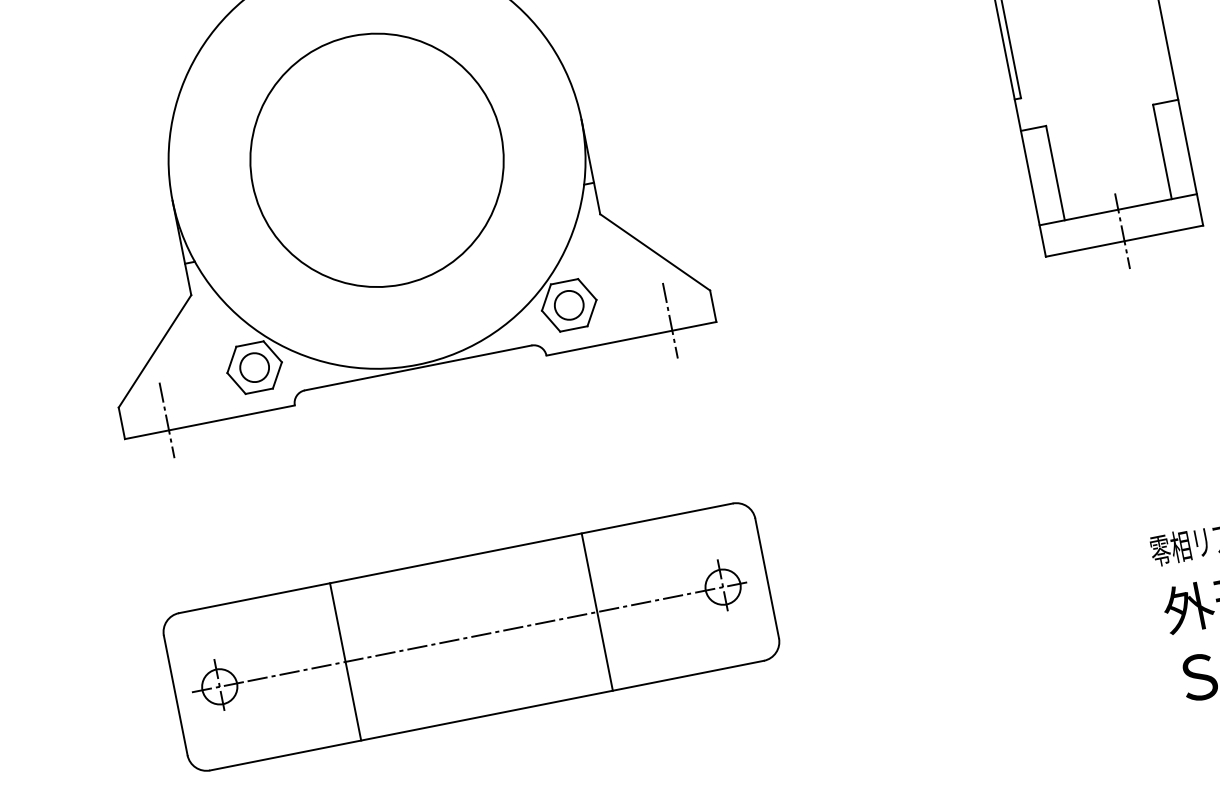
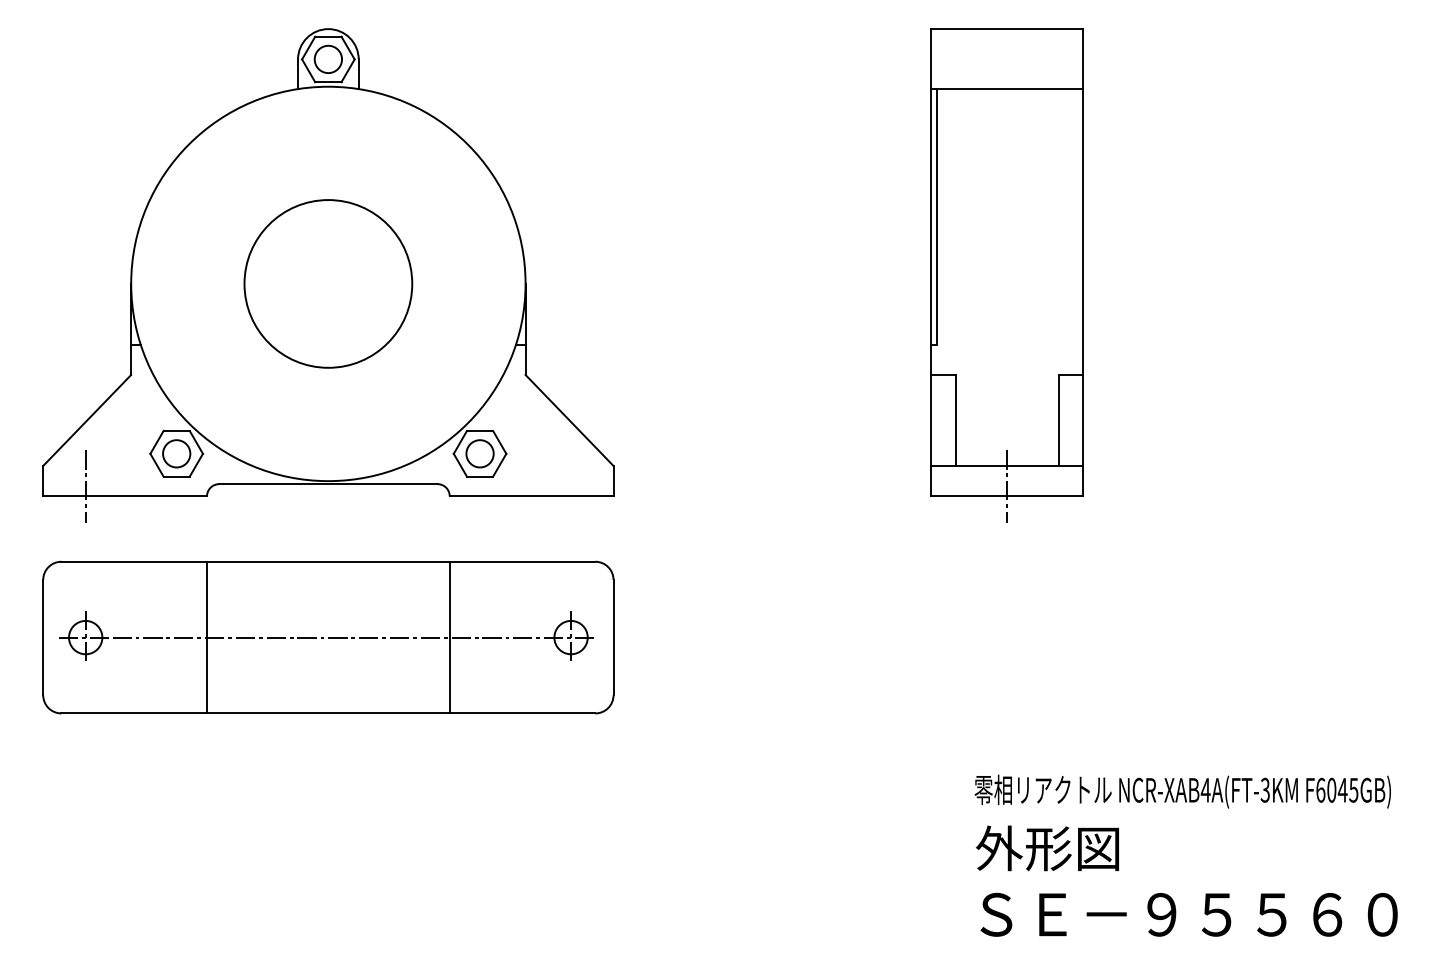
circle: (377, 159) -> (328, 283), size x0.7
line: (670, 320) -> (571, 486), removed
part: (471, 636) -> (328, 637), moved

